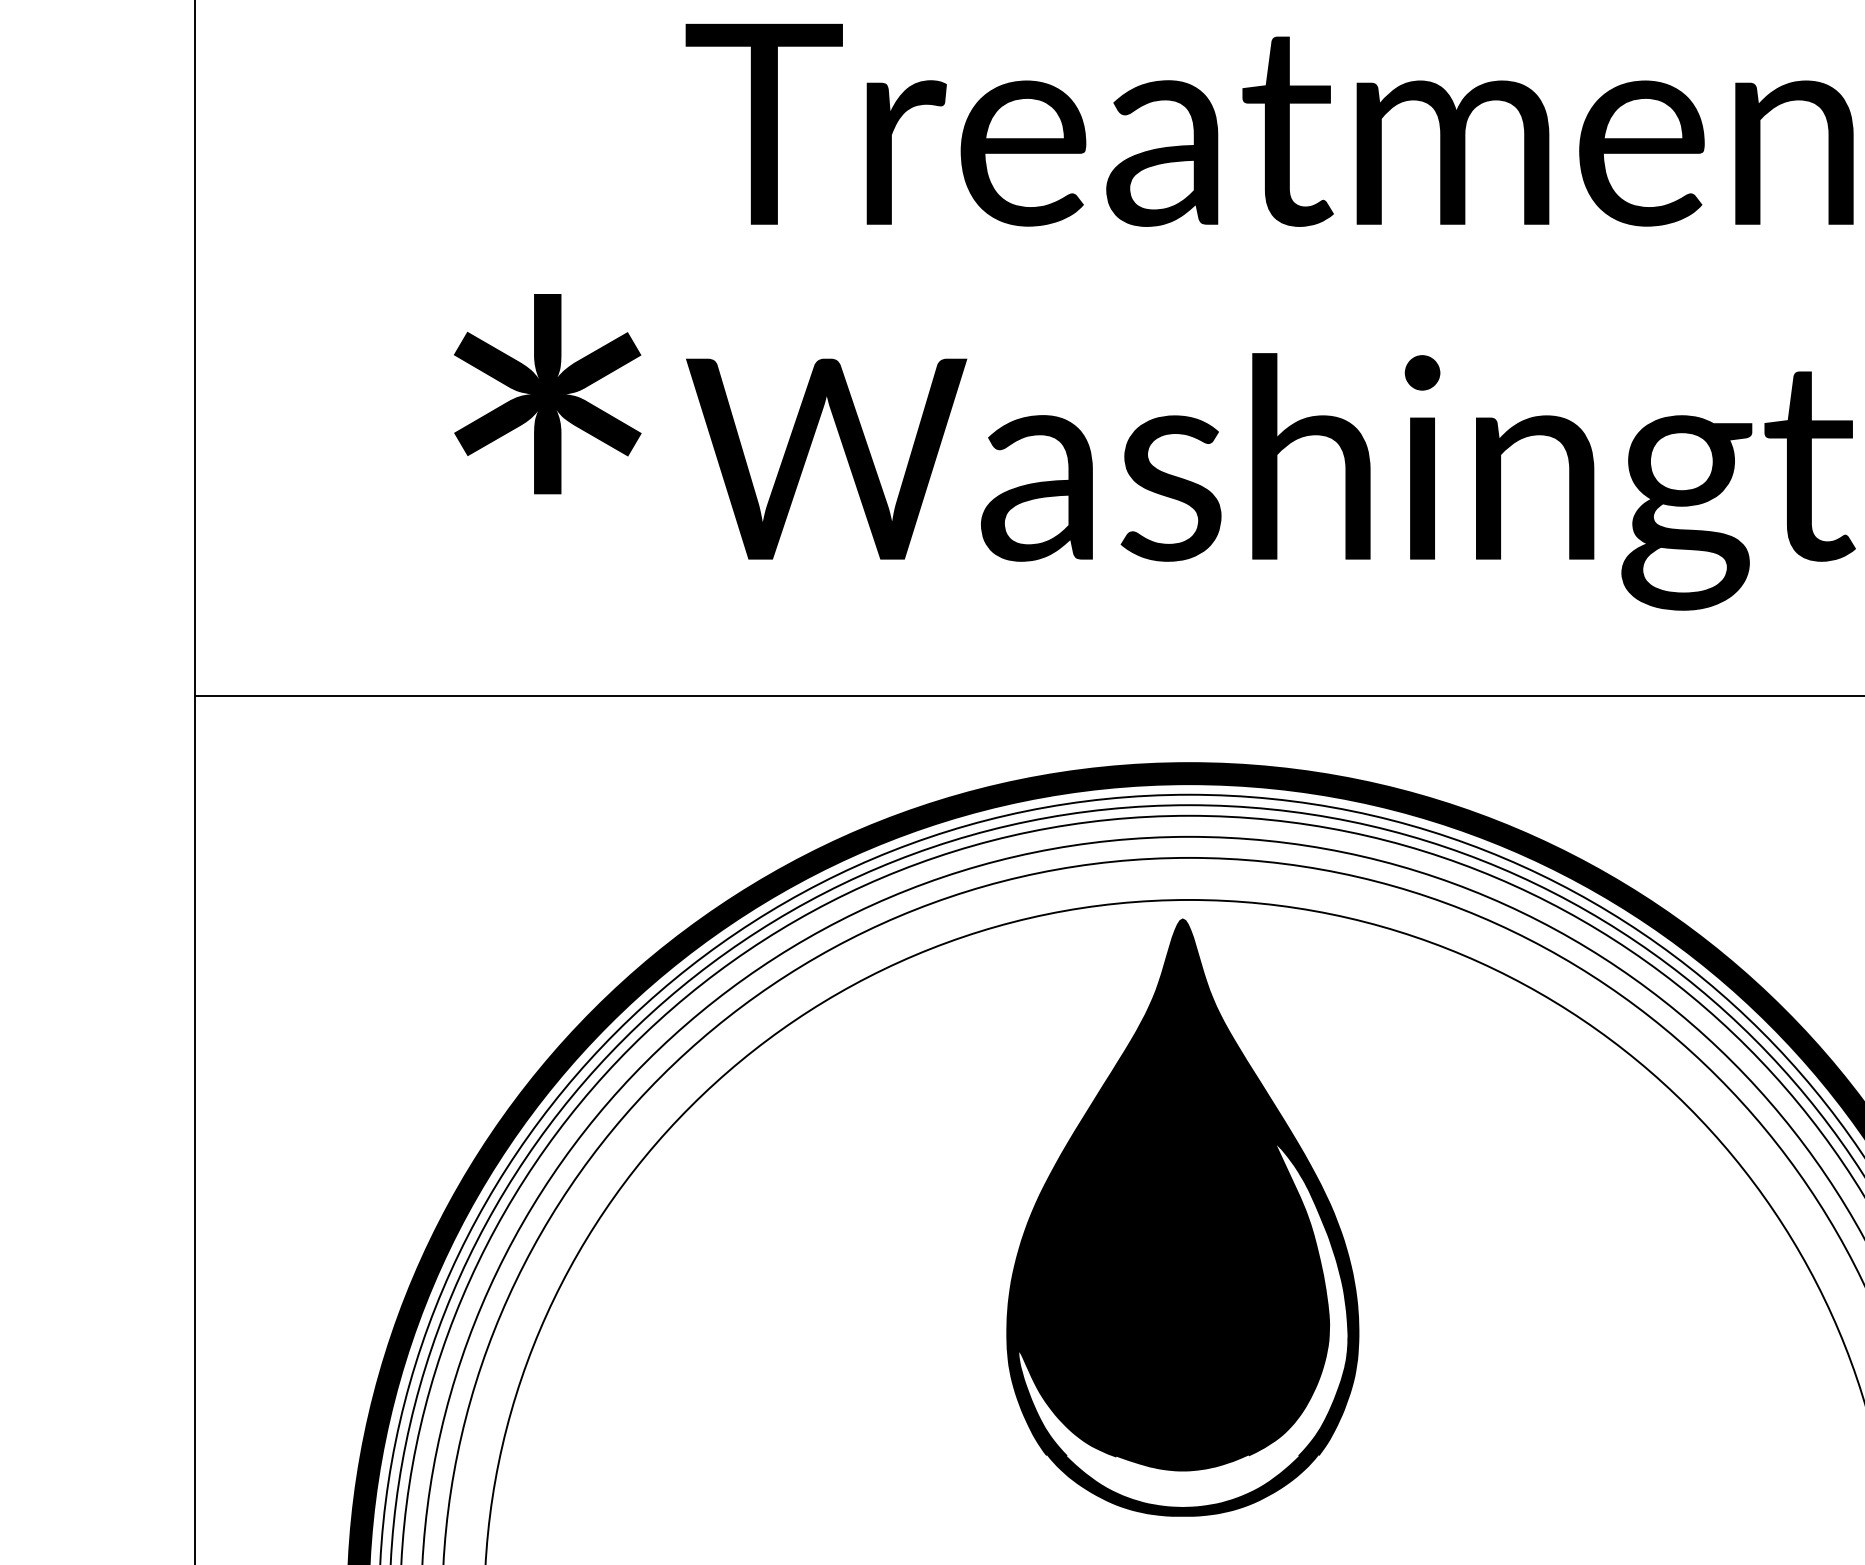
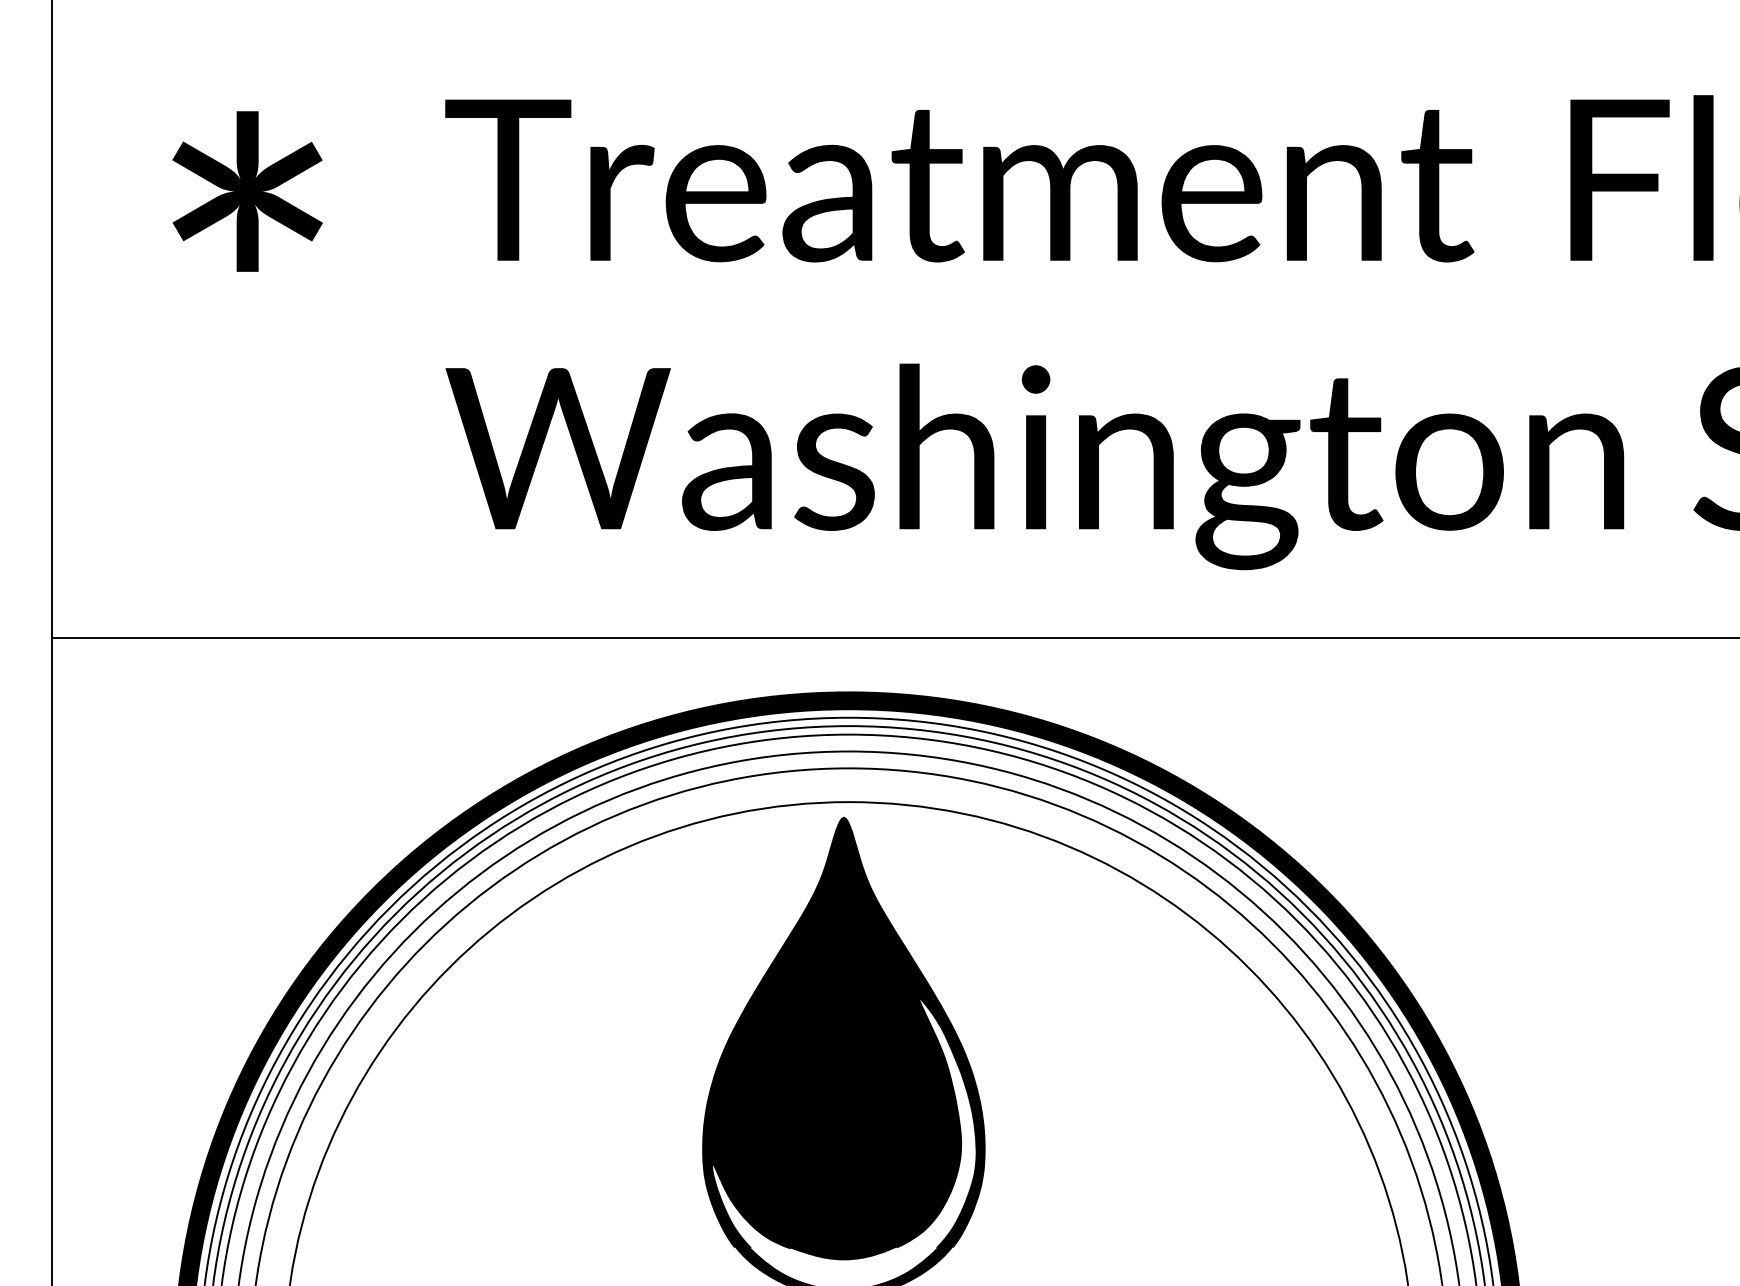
text: (547, 394) -> (247, 191), moved

